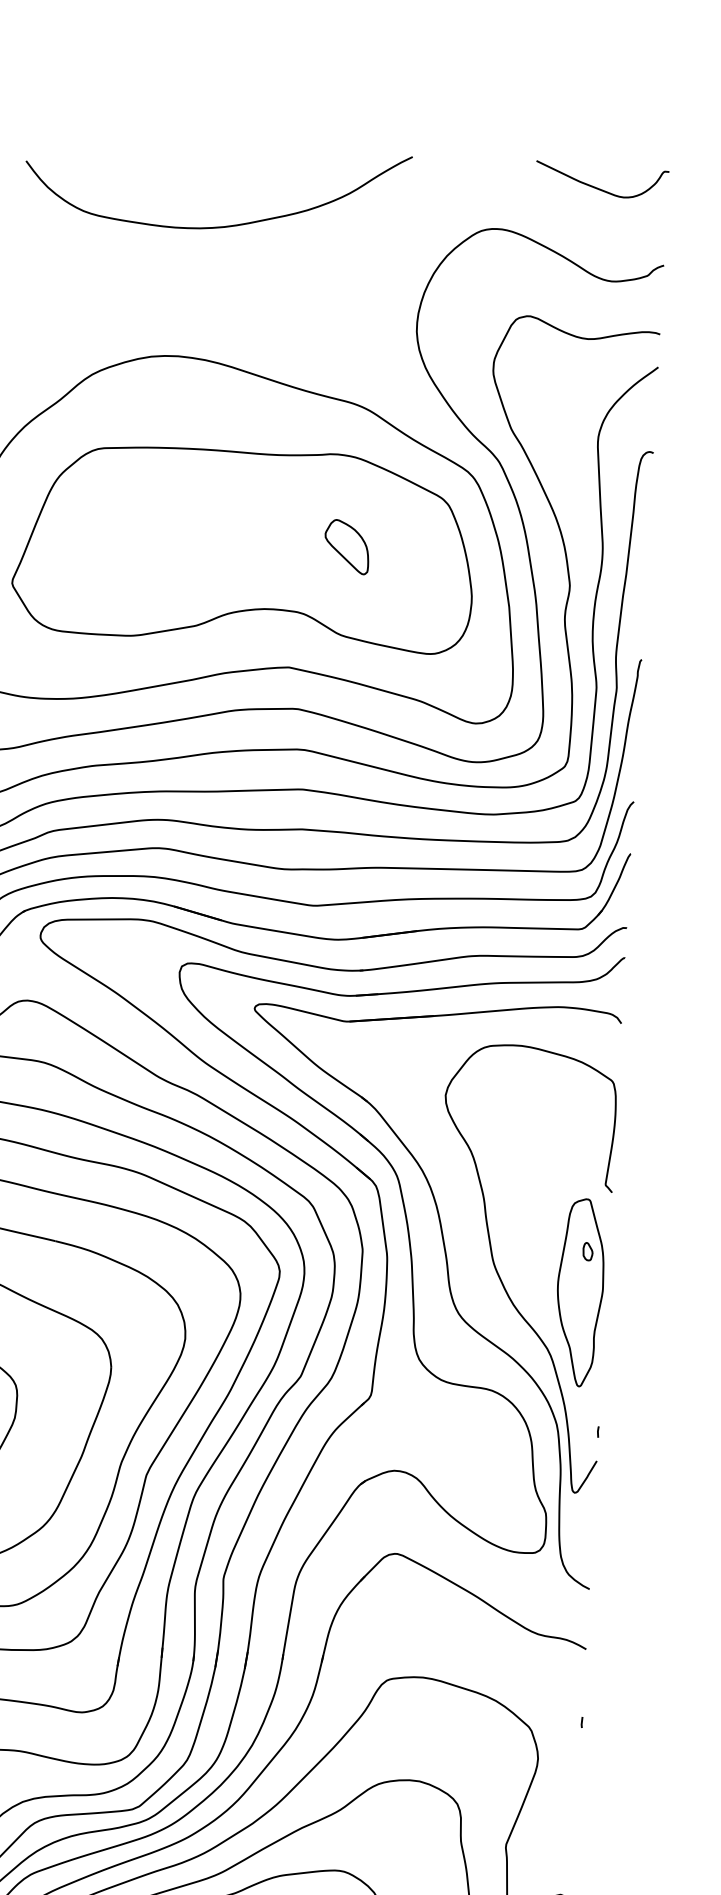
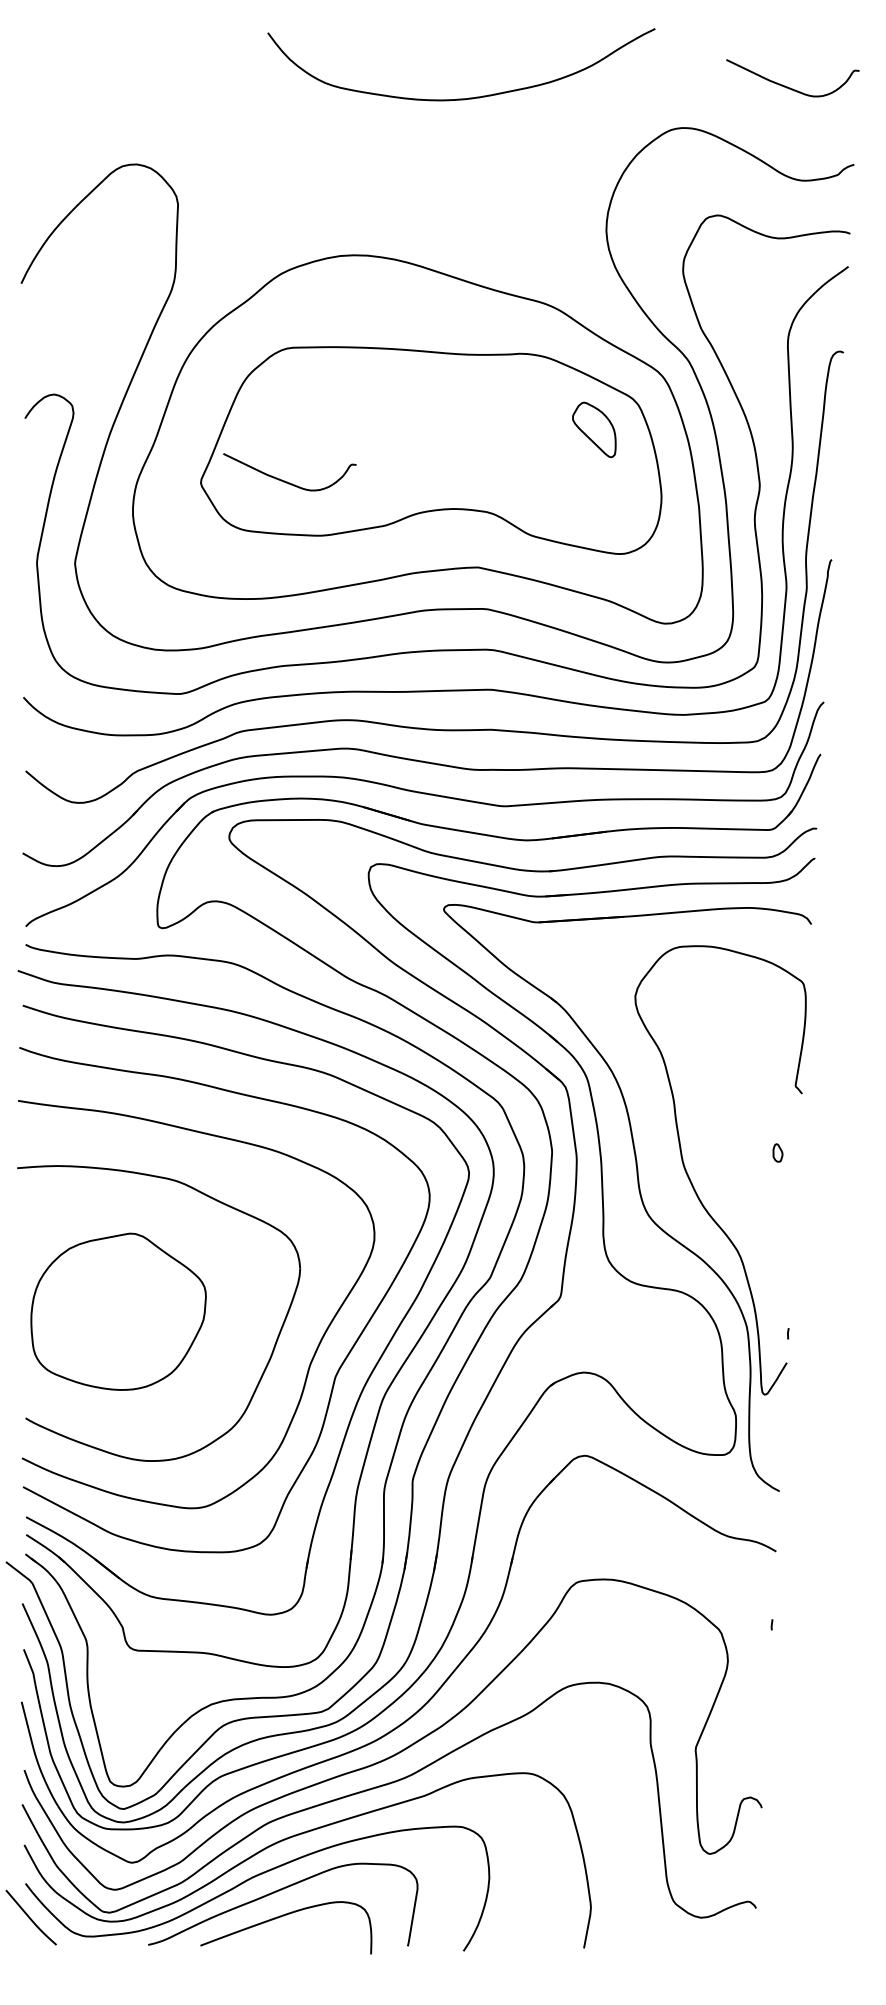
curve: (226, 225) -> (468, 97), moved
part: (347, 546) -> (594, 429), moved
curve: (98, 581) -> (287, 481), added
part: (580, 1292) -> (770, 1193), removed

